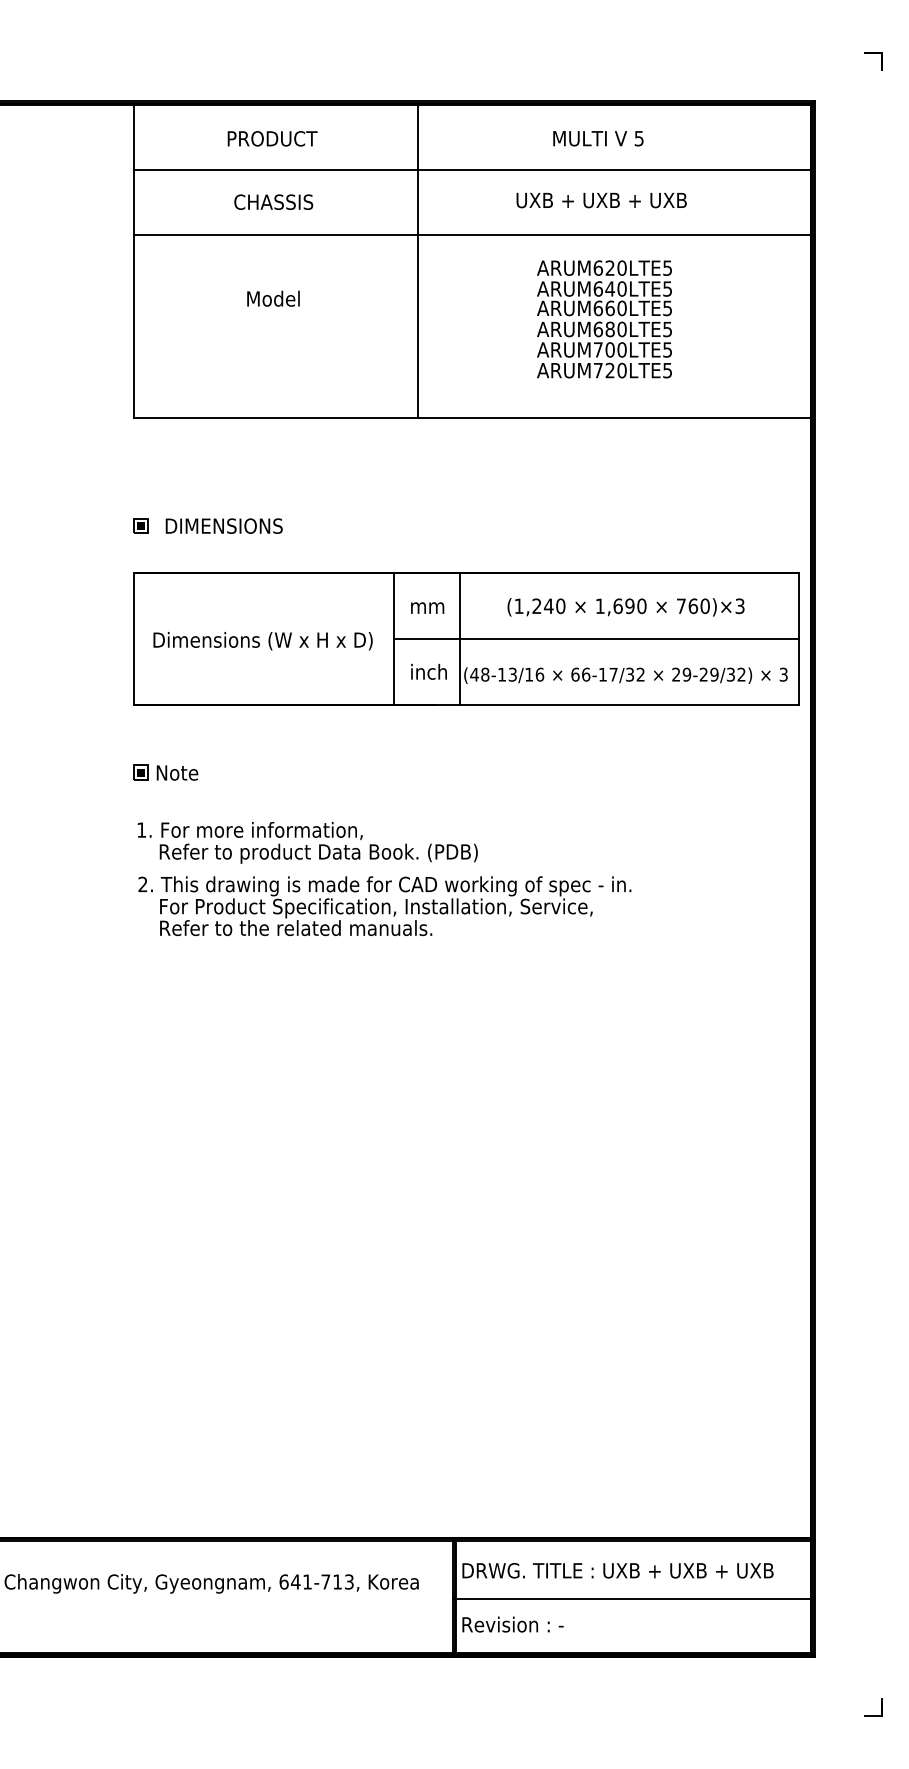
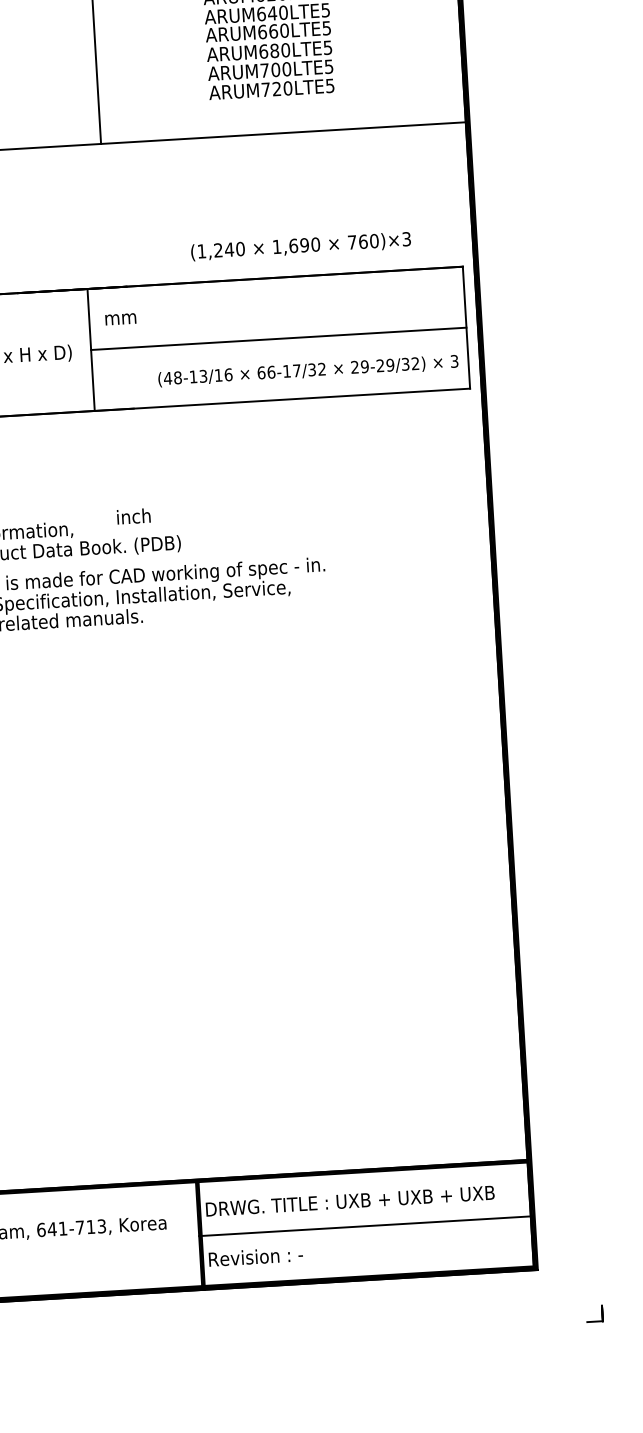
text: (625, 607) -> (300, 246), moved
line: (459, 638) -> (152, 345), removed
text: (428, 671) -> (133, 516), moved

